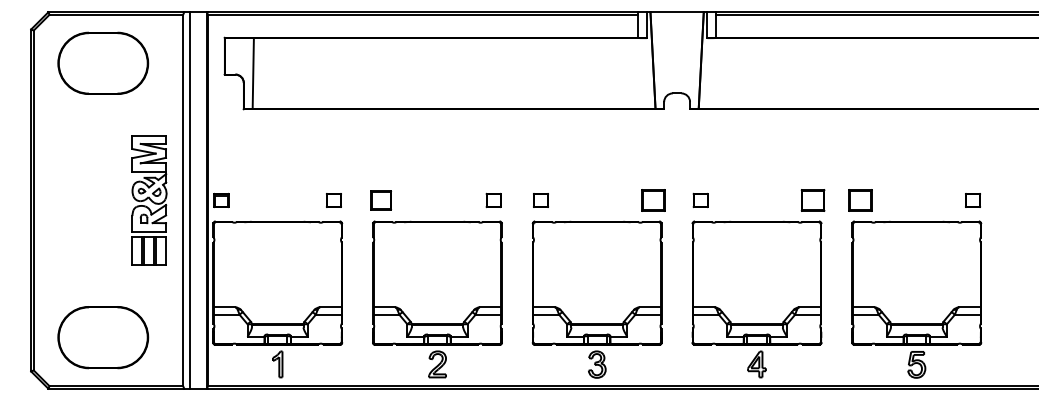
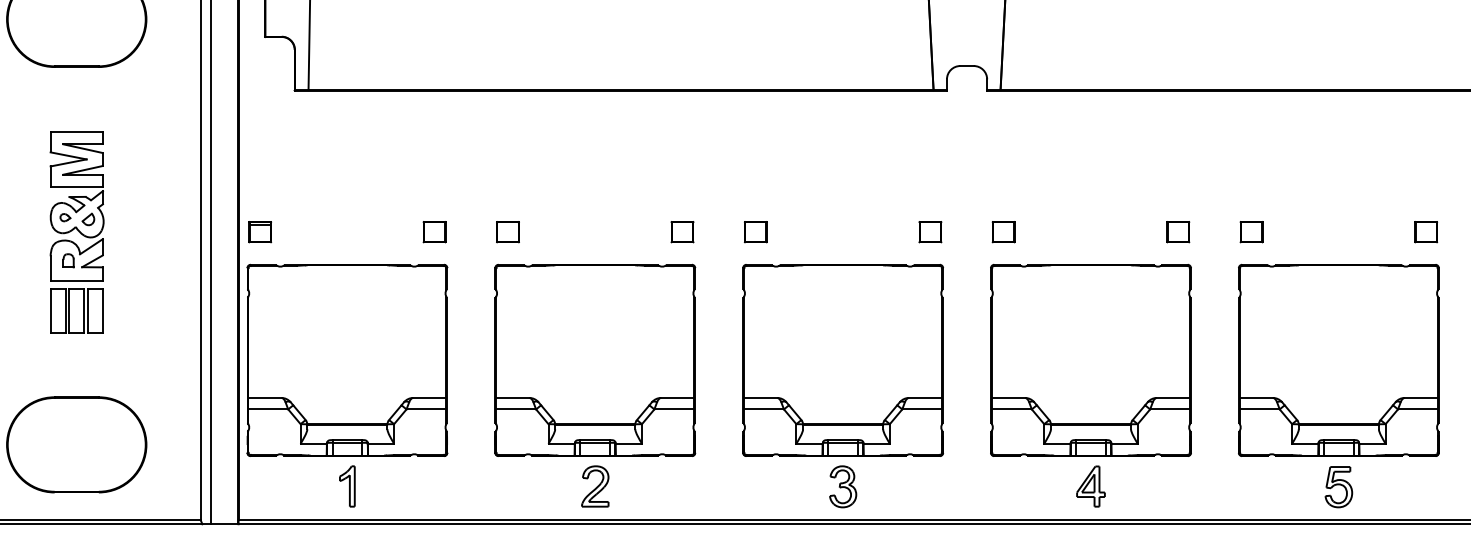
part: (149, 200) -> (77, 232), moved
part: (381, 200) -> (508, 232), size x0.71
part: (653, 200) -> (930, 232), size x0.62
part: (813, 200) -> (1178, 232), size x0.62
part: (860, 200) -> (1251, 232), size x0.62

